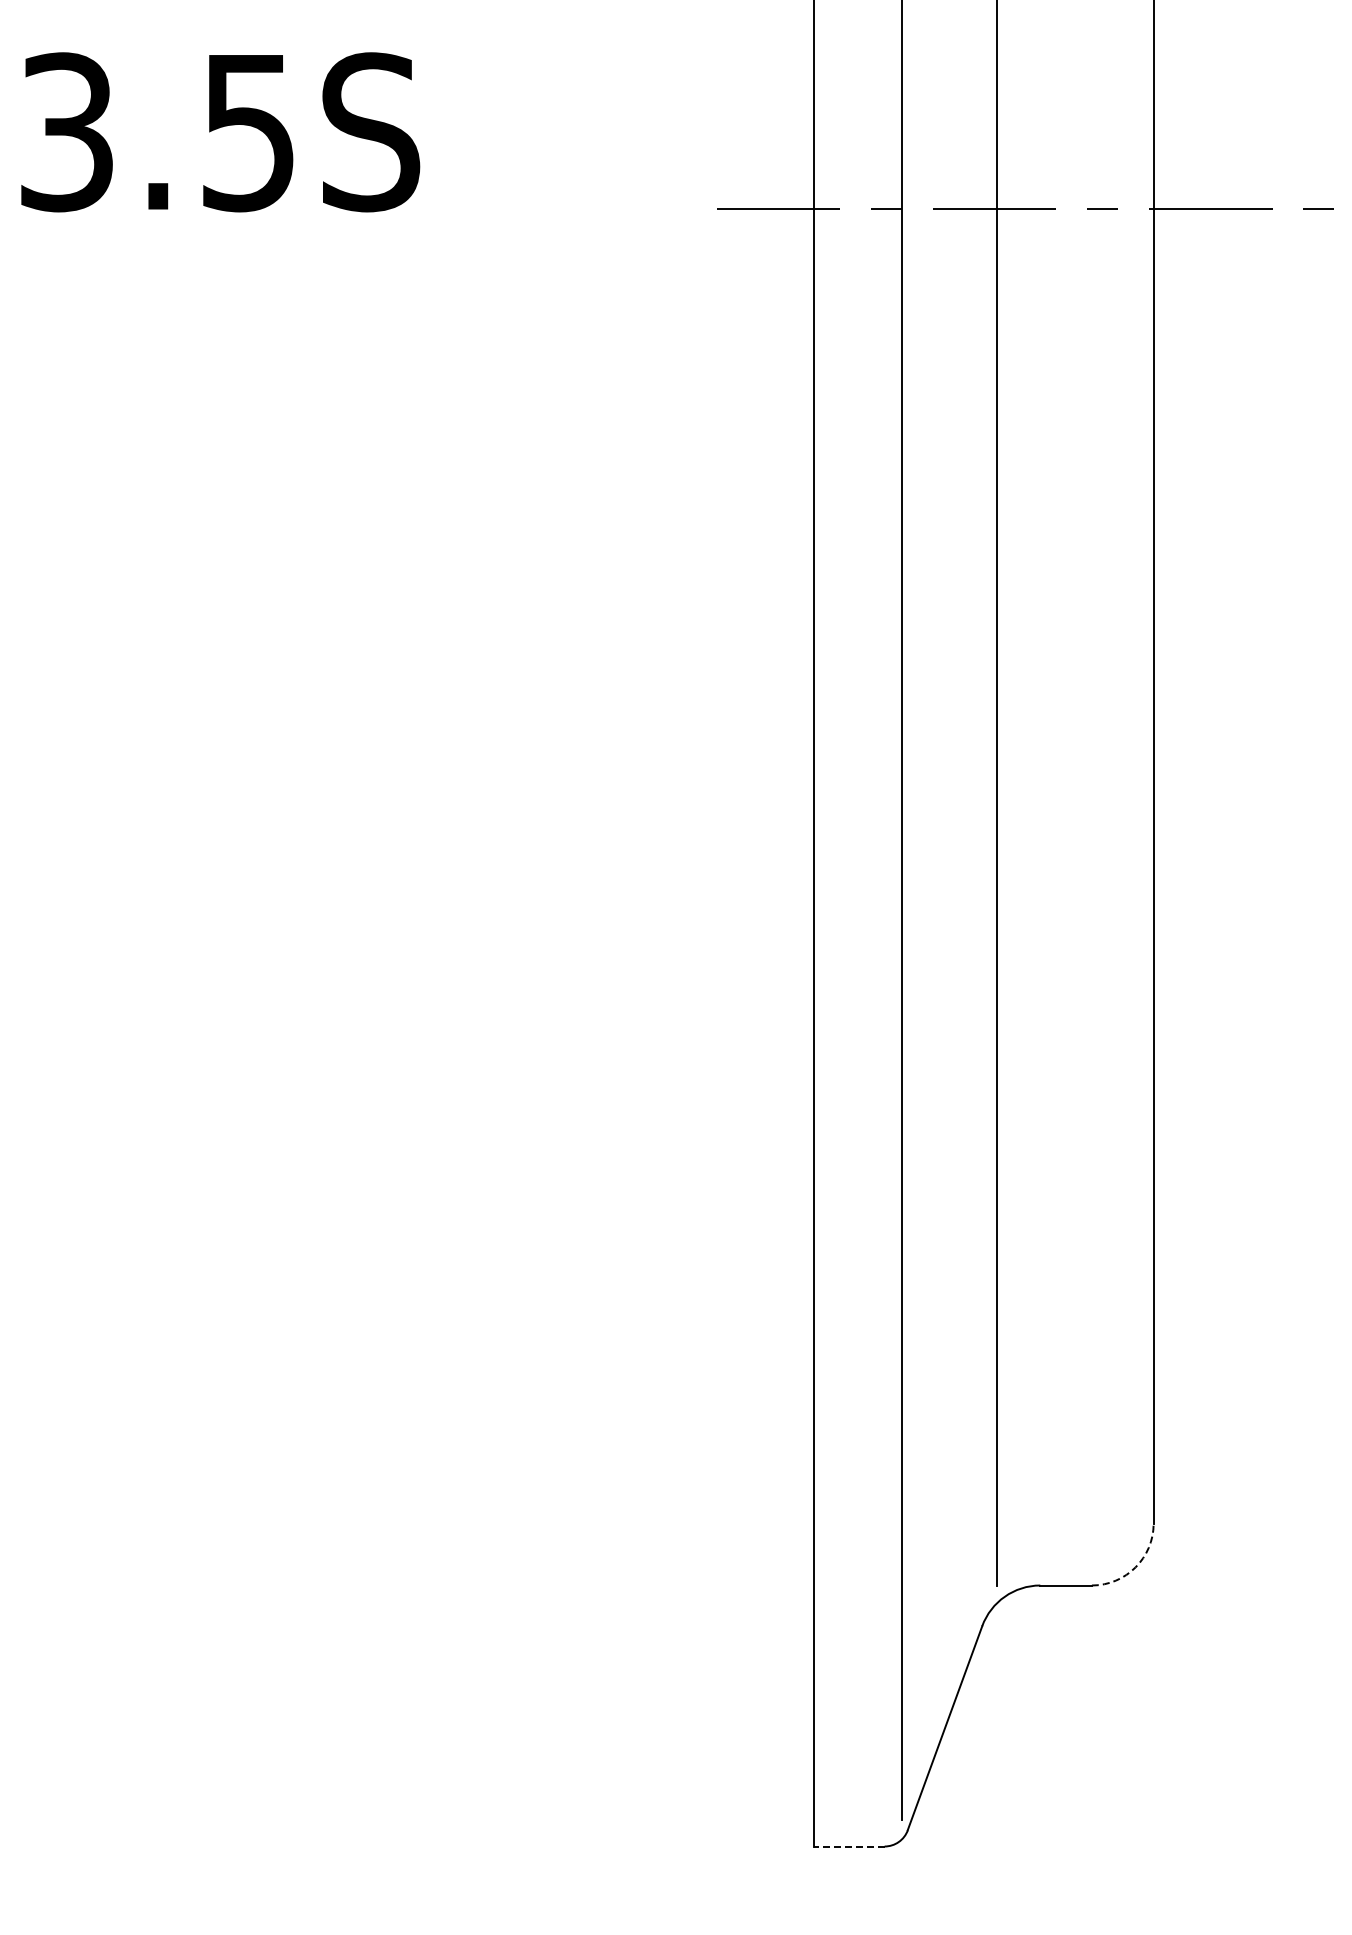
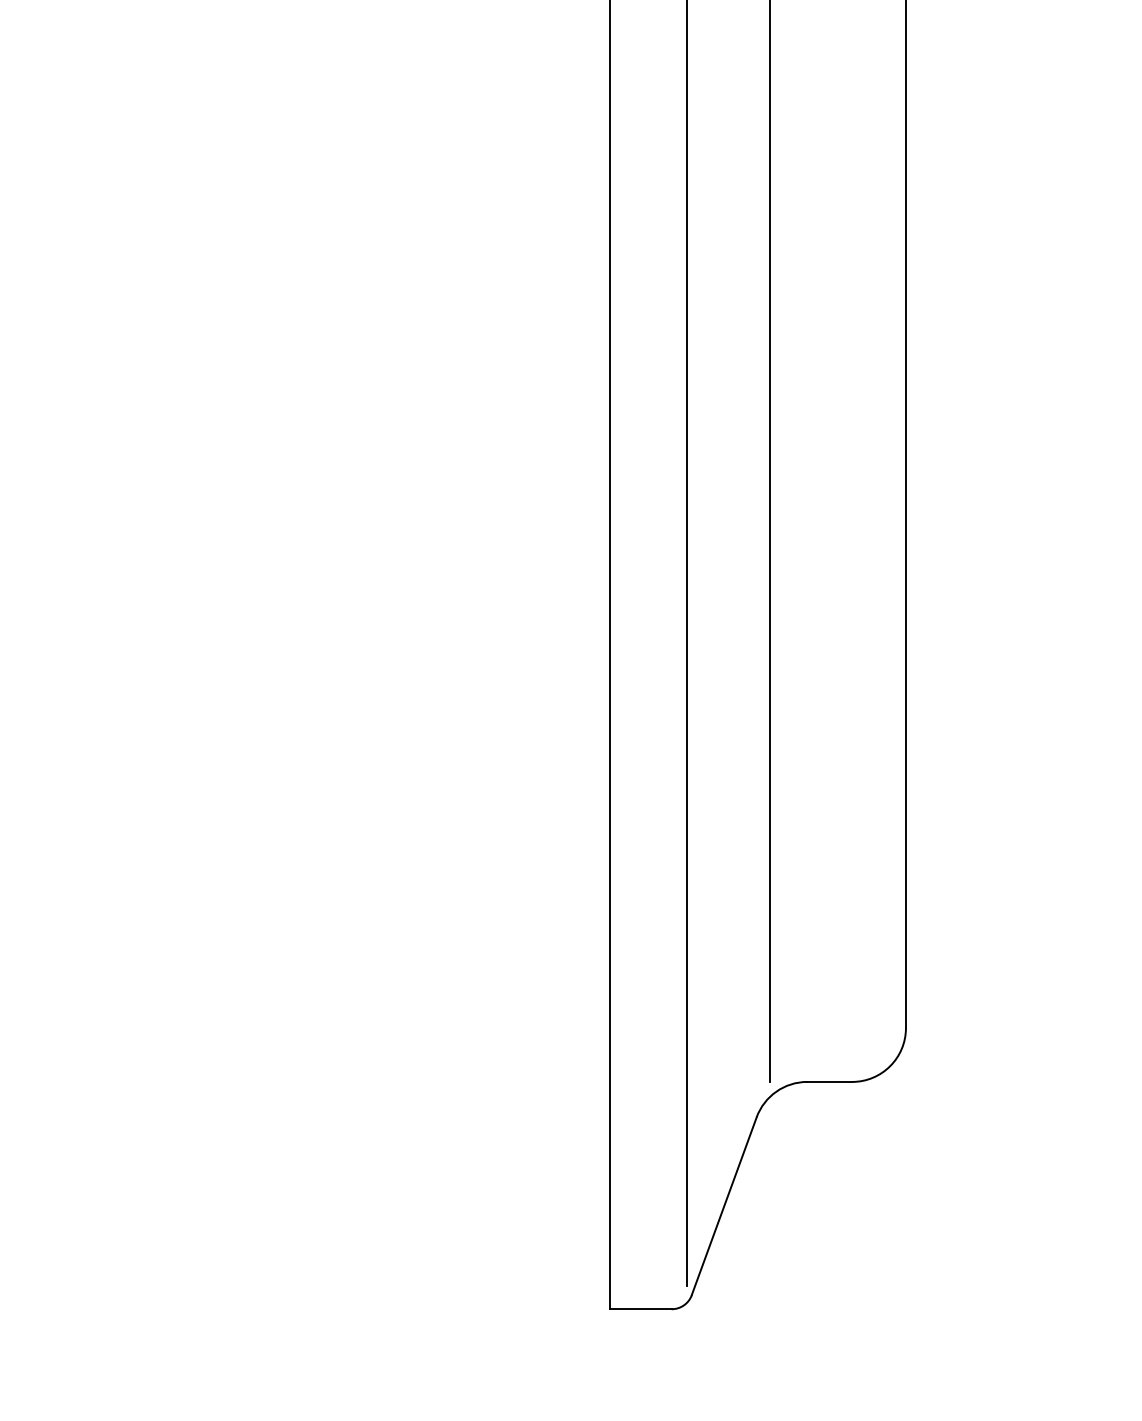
arc: (1135, 1567) -> (890, 1066), dashed -> solid
line: (848, 1846) -> (640, 1309), dashed -> solid

